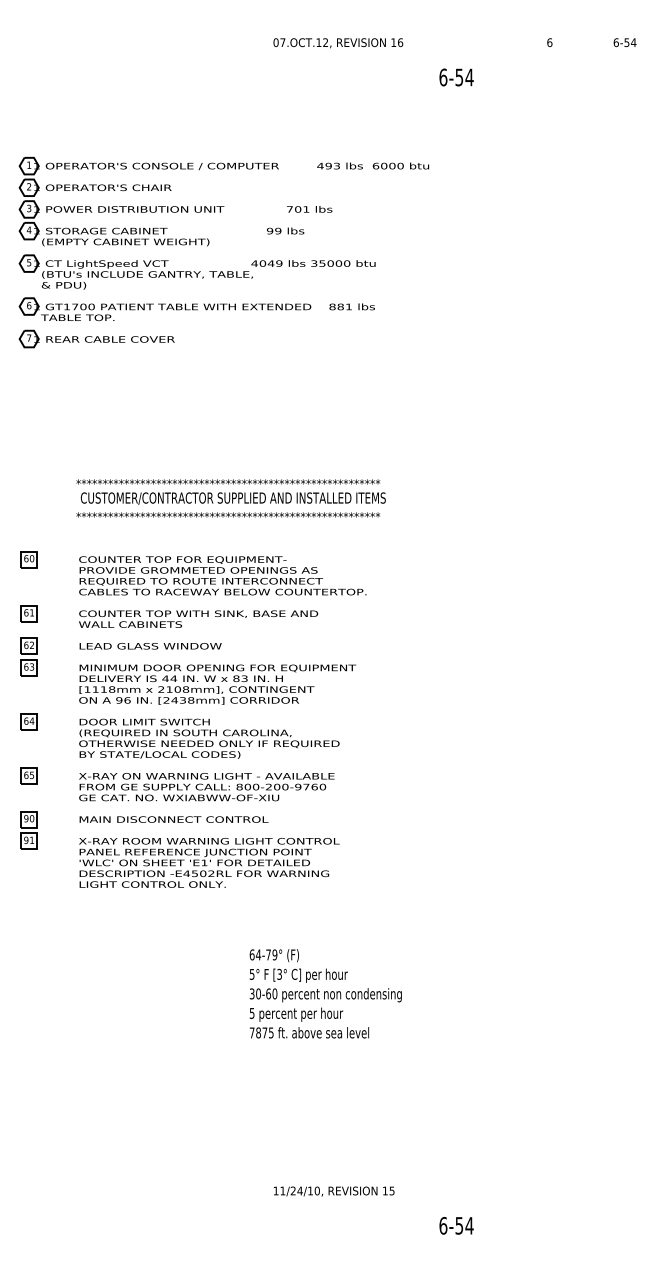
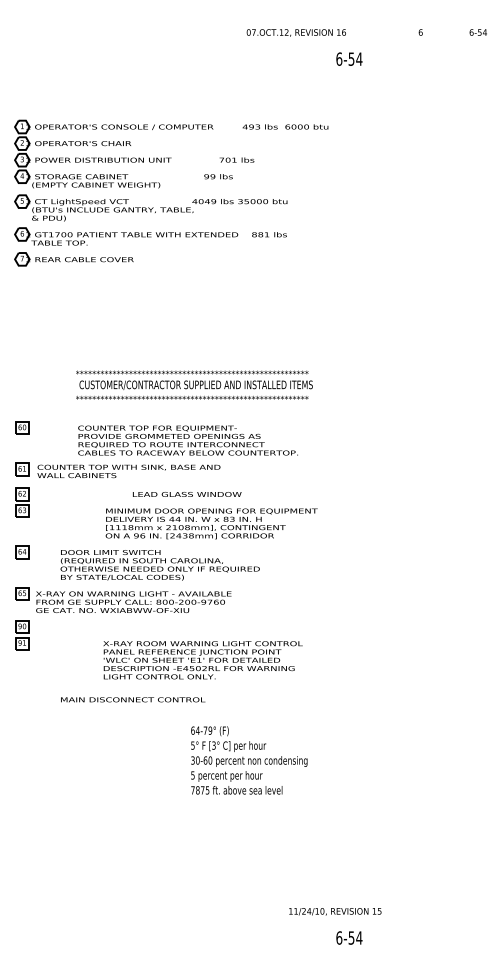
text: (338, 43) -> (296, 33), moved
text: (230, 498) -> (193, 385), moved
text: (222, 575) -> (187, 440), moved
text: (198, 618) -> (128, 470), moved
text: (150, 646) -> (187, 494), moved
text: (217, 684) -> (211, 523), moved
text: (206, 787) -> (133, 602), moved
text: (173, 819) -> (132, 699), moved
text: (209, 862) -> (203, 659), moved
text: (334, 1191) -> (335, 911), moved

